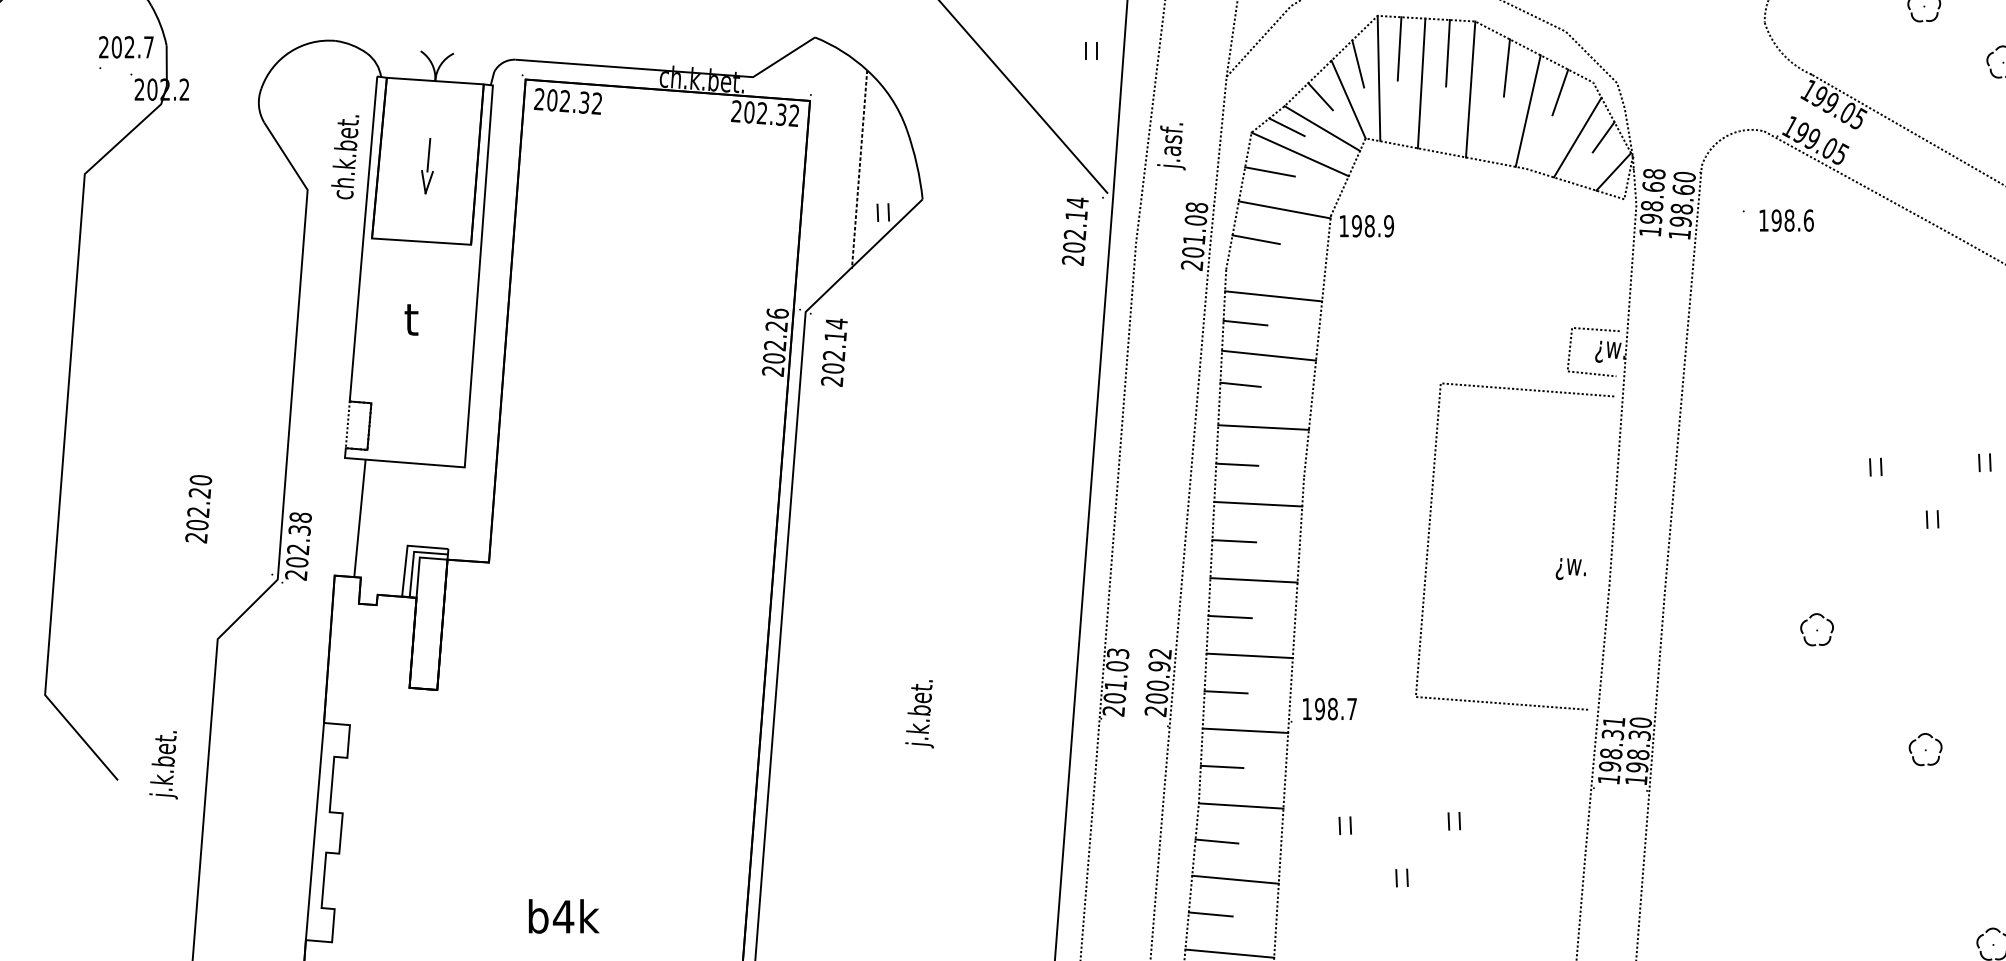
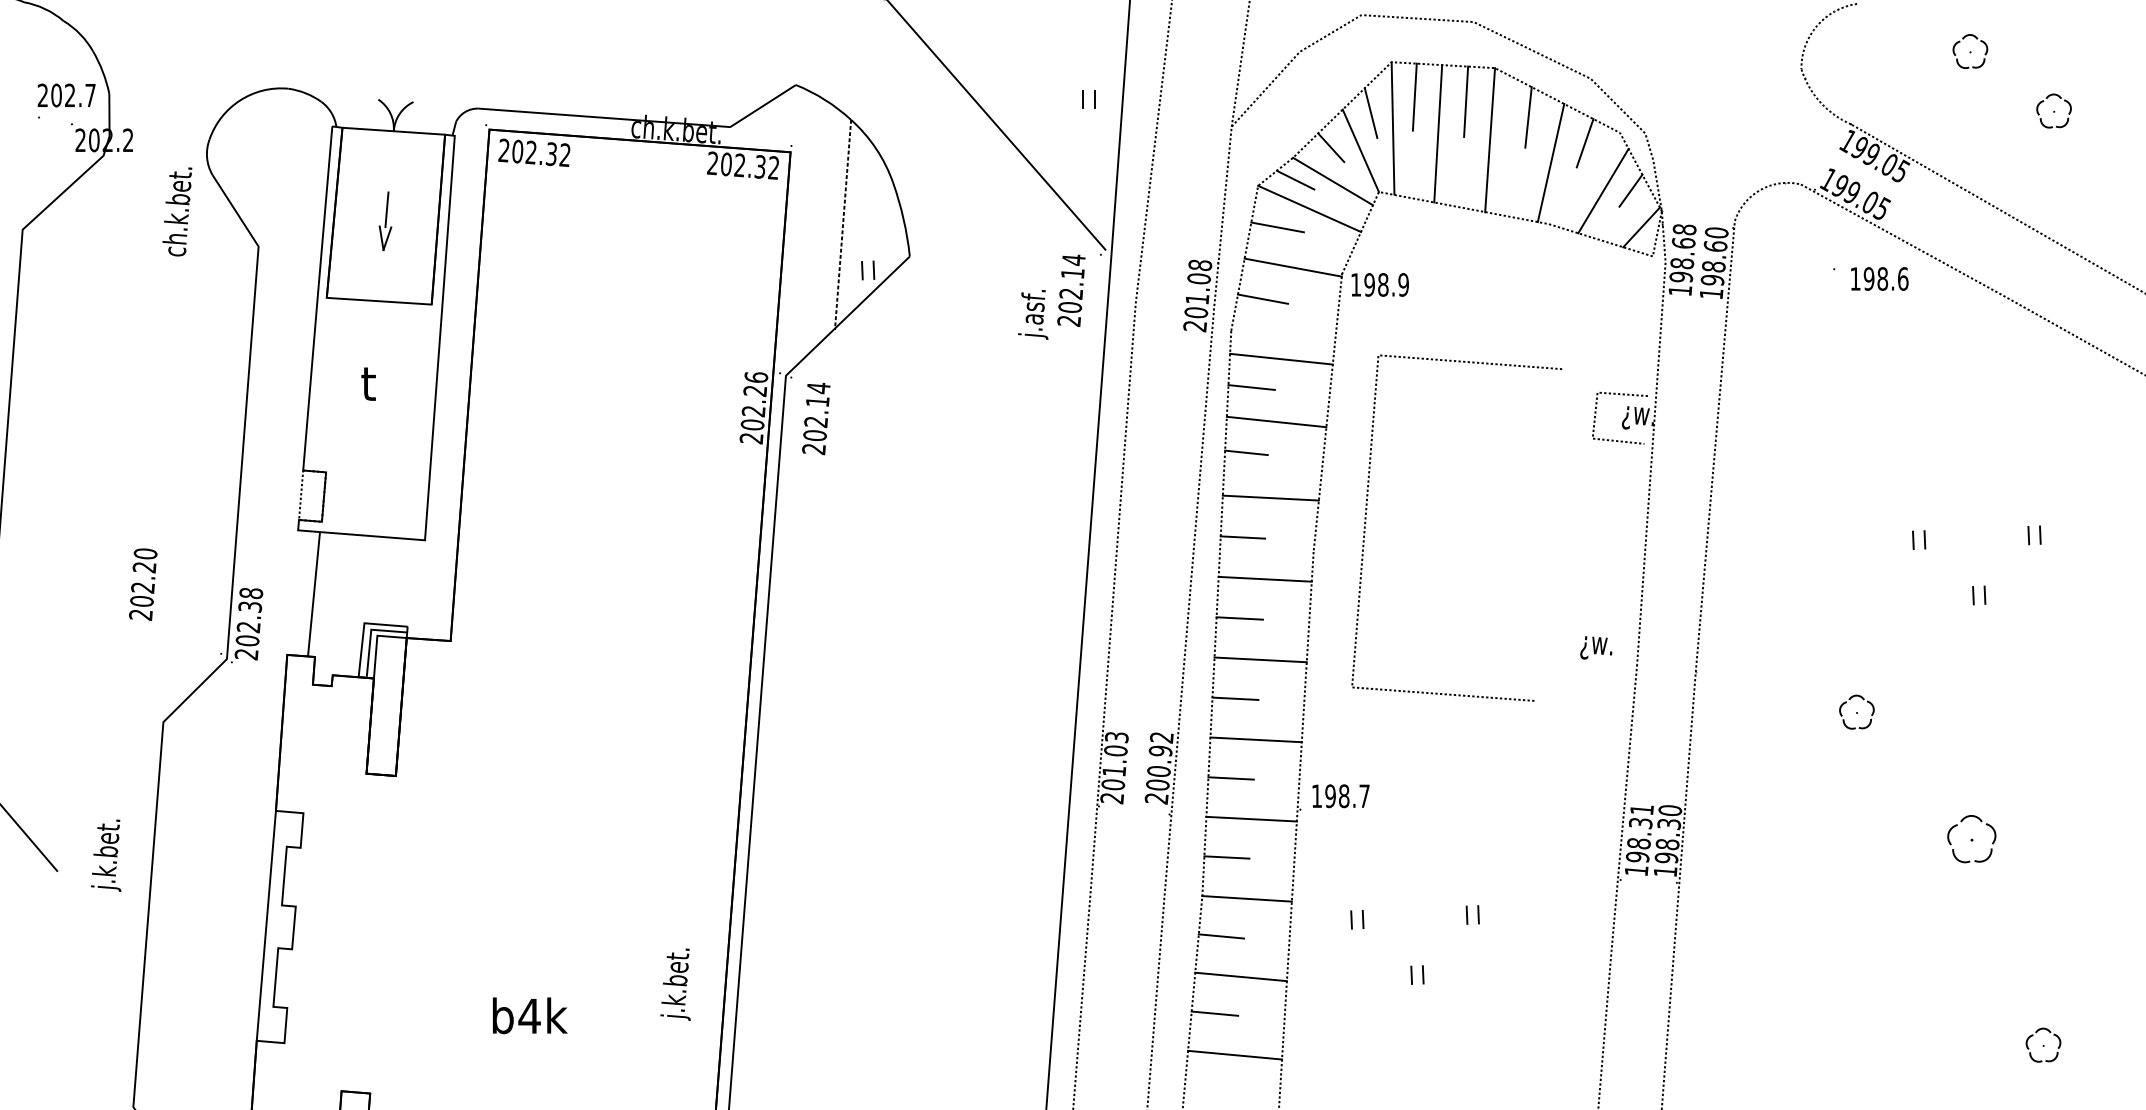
text: (1171, 146) -> (1033, 314), moved
text: (345, 156) -> (177, 211), moved
text: (1777, 220) -> (1870, 278), moved
part: (1429, 541) -> (1366, 522), moved
text: (919, 714) -> (675, 984), moved
part: (1925, 749) -> (1971, 838), size x1.4

